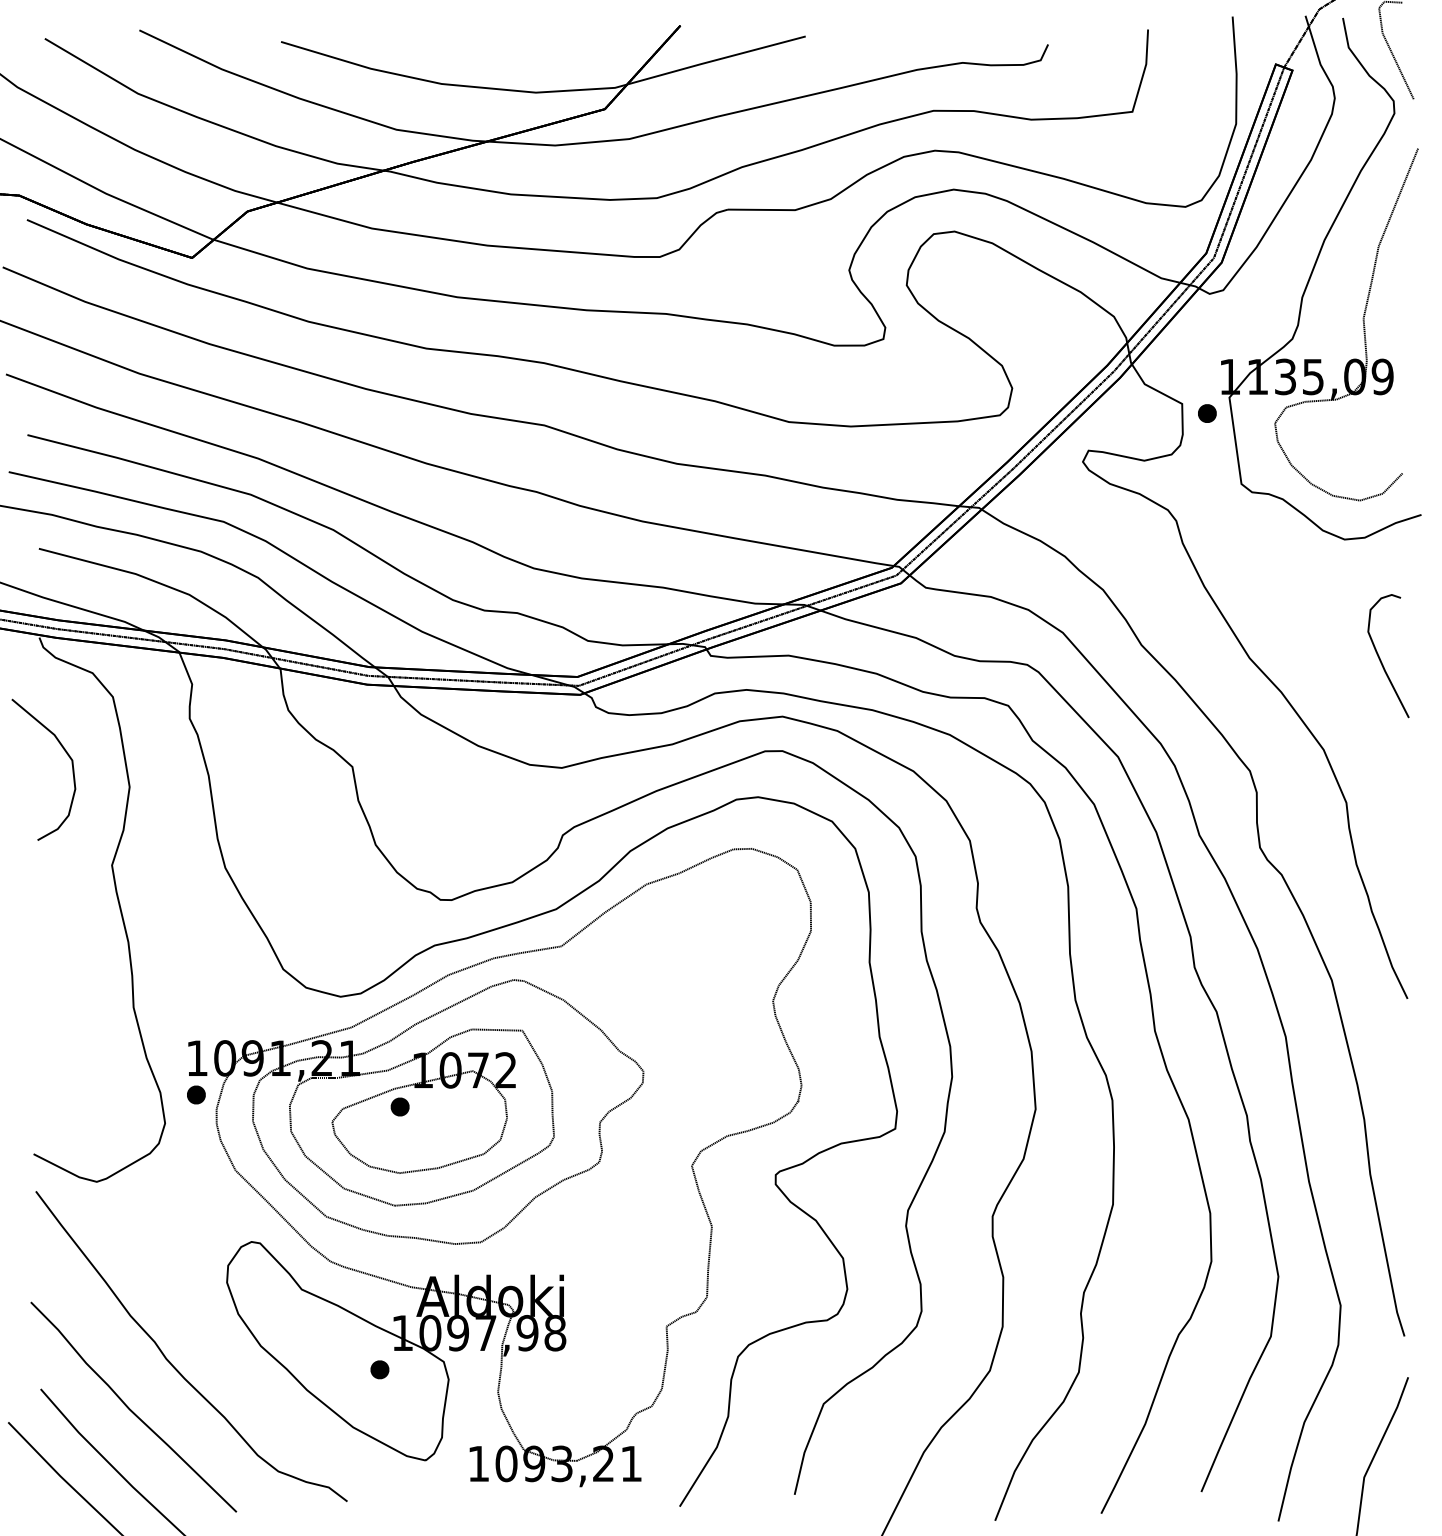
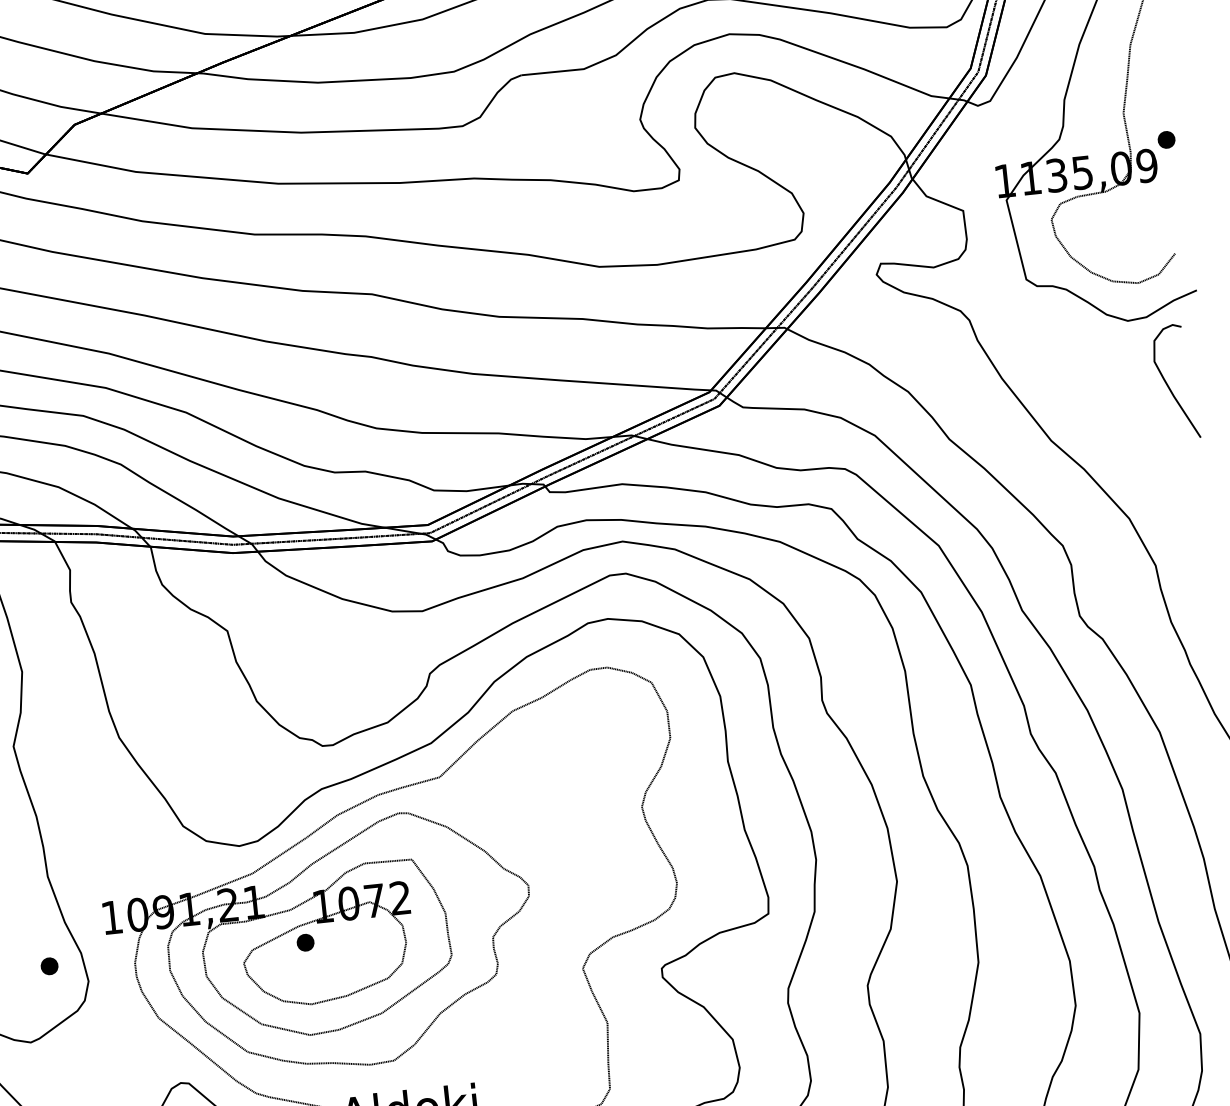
part: (1207, 413) -> (1166, 139), moved
curve: (1381, 660) -> (1169, 386), moved
part: (196, 1094) -> (49, 965), moved

